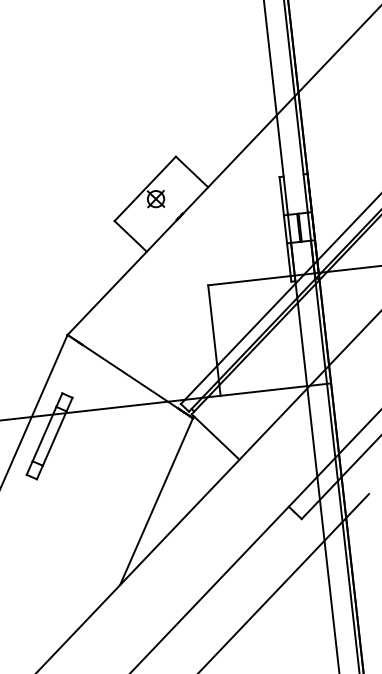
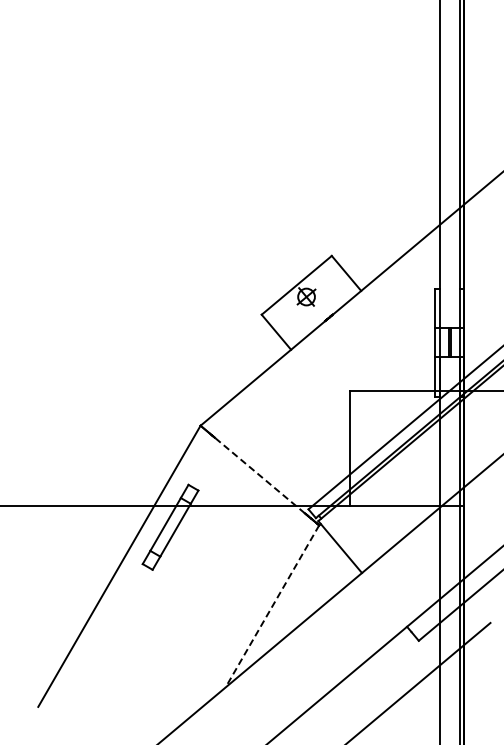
line: (129, 376) -> (259, 475), solid -> dashed
line: (156, 501) -> (272, 606), solid -> dashed

